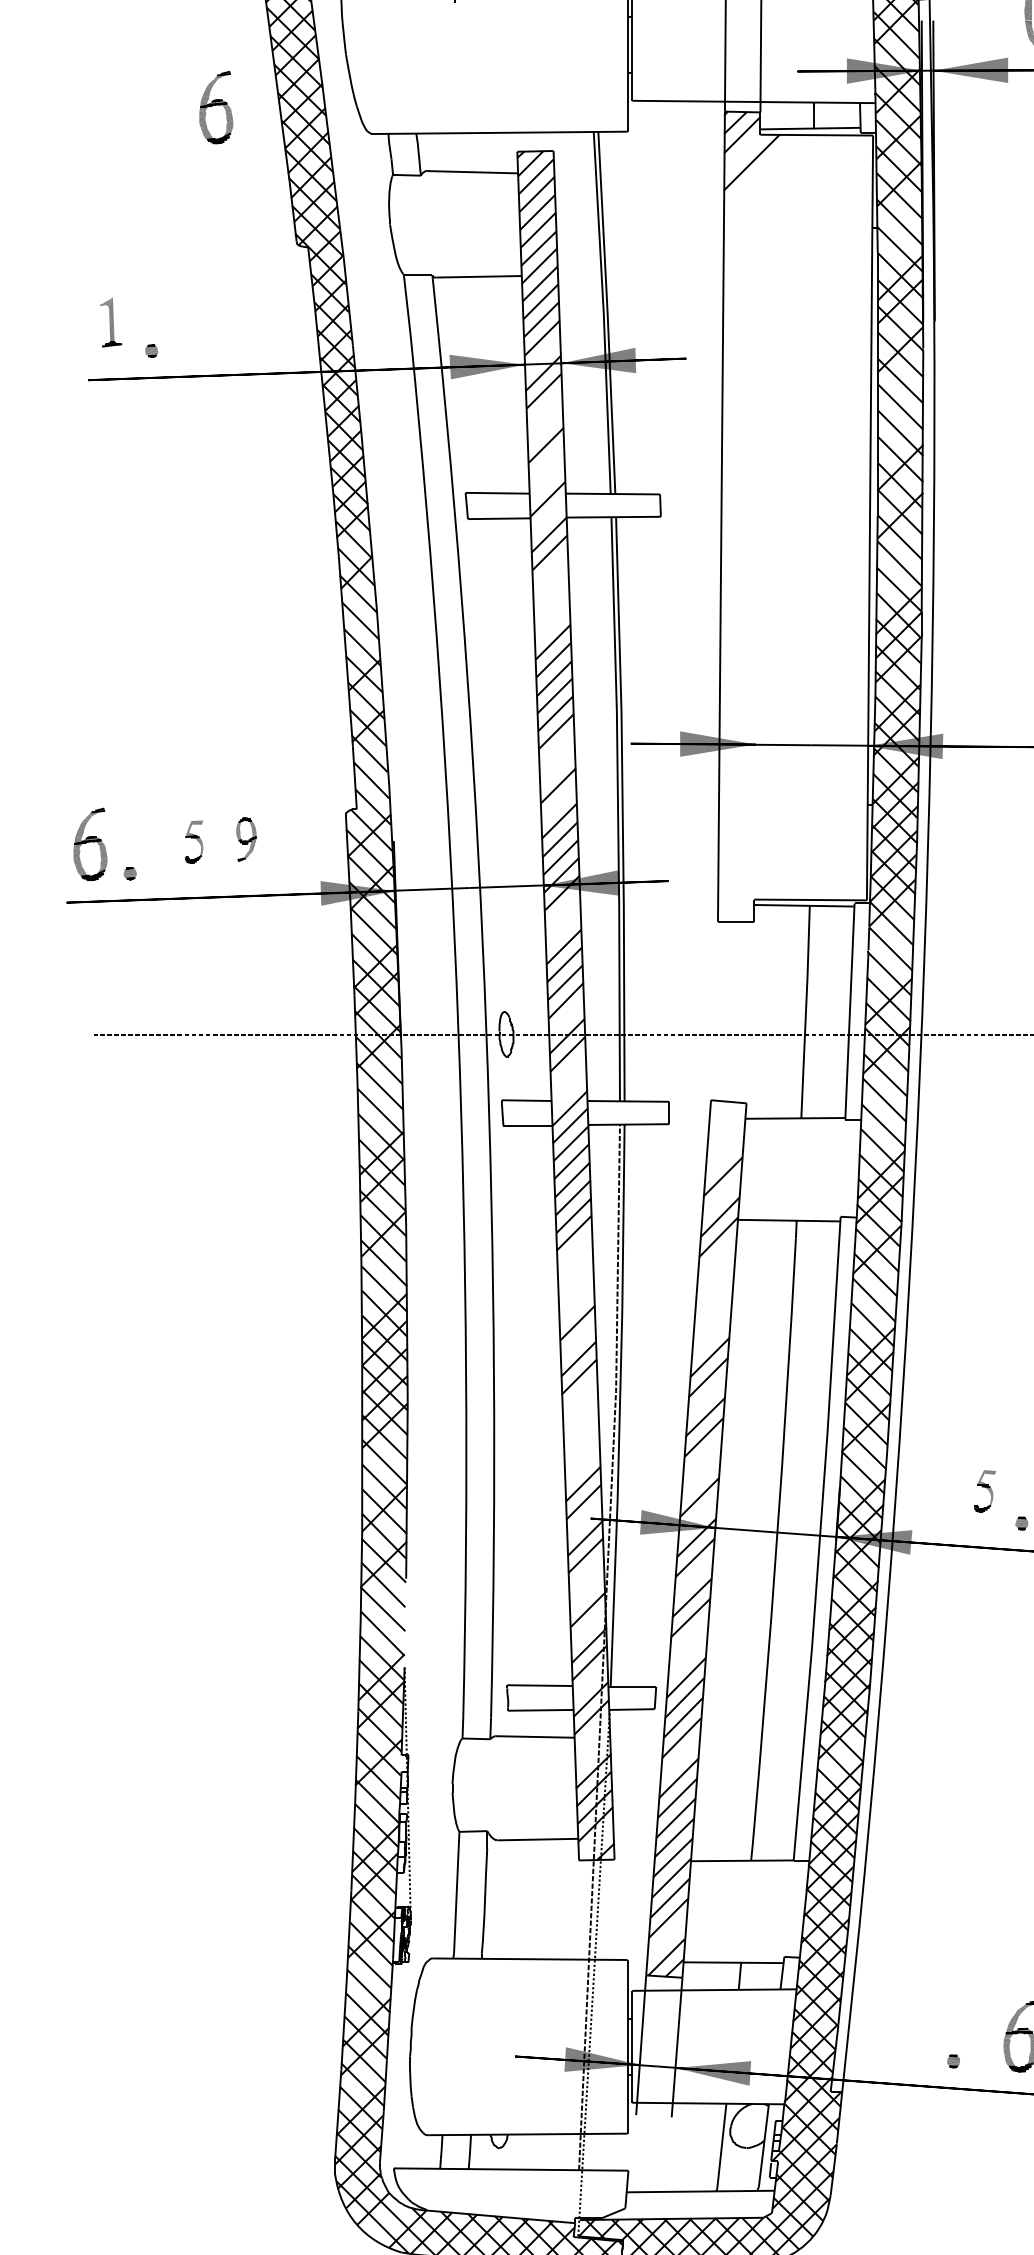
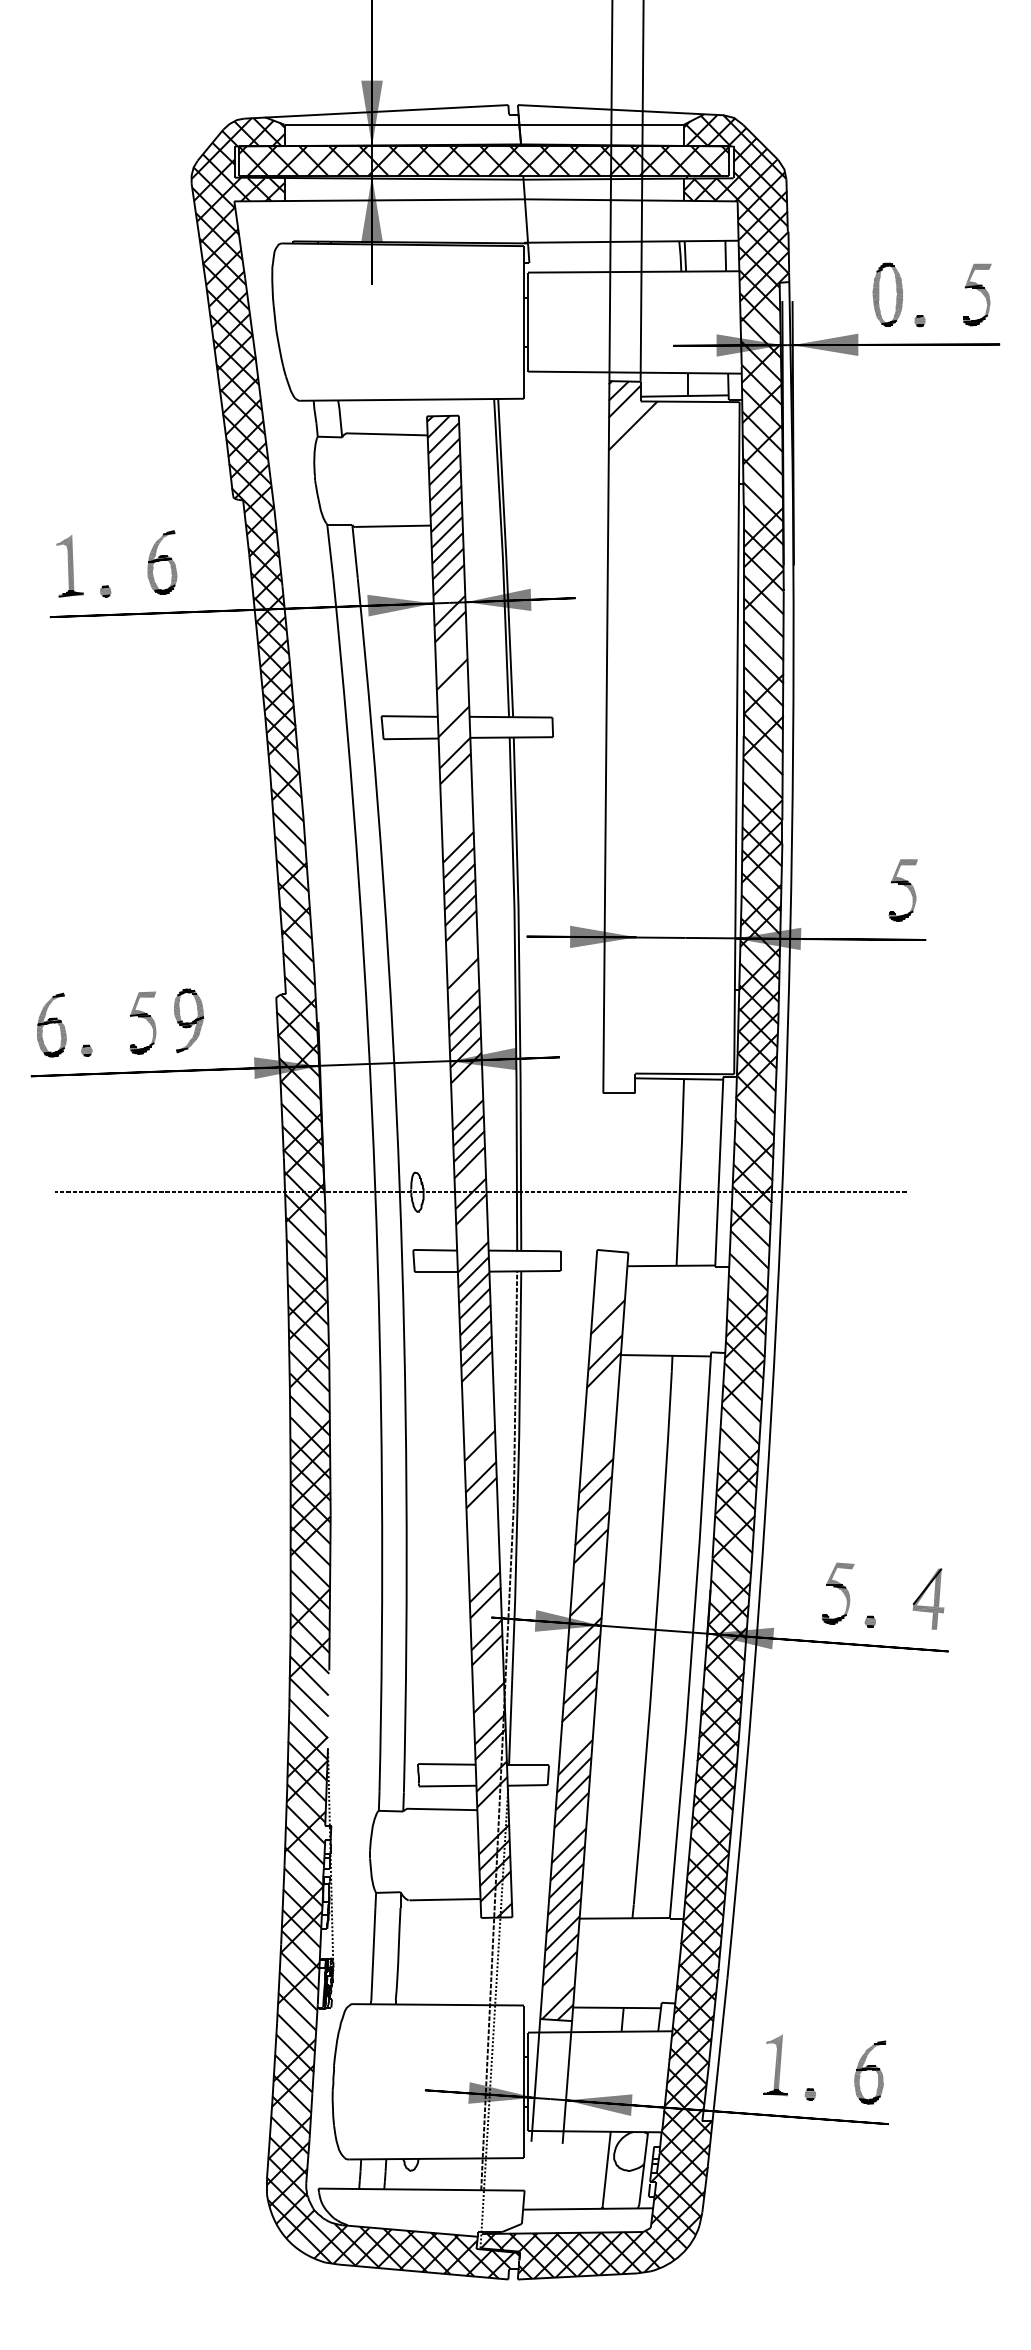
part: (216, 107) -> (162, 562), moved
part: (110, 322) -> (69, 566), size x1.43
part: (245, 839) -> (188, 1020), size x1.67
part: (193, 841) -> (142, 1022), size x1.67
part: (984, 1491) -> (837, 1593), size x1.67
part: (913, 2028) -> (775, 2065), added

